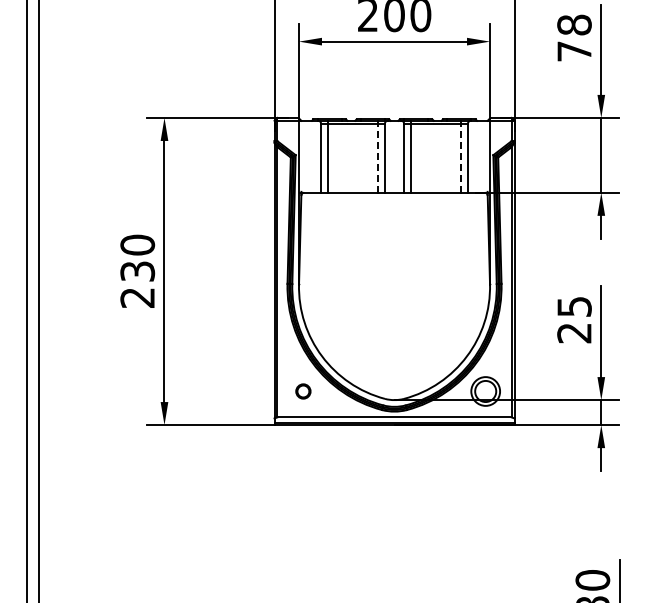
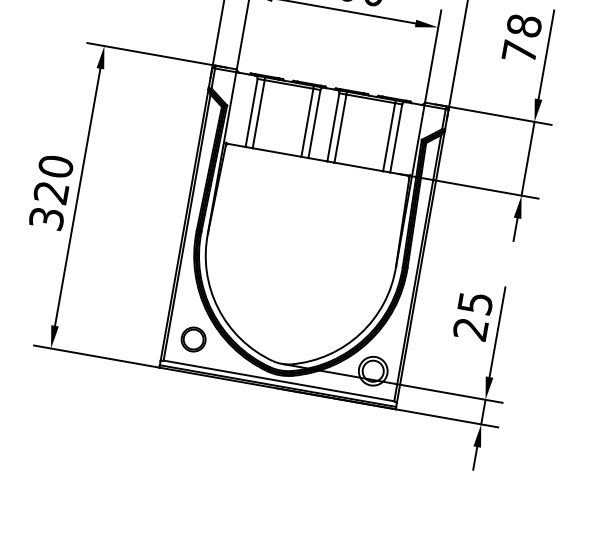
line: (377, 158) -> (307, 122), dashed -> solid
line: (460, 158) -> (388, 137), dashed -> solid
text: (137, 284) -> (48, 205), 230 -> 320
part: (303, 391) -> (193, 339), size x1.67

